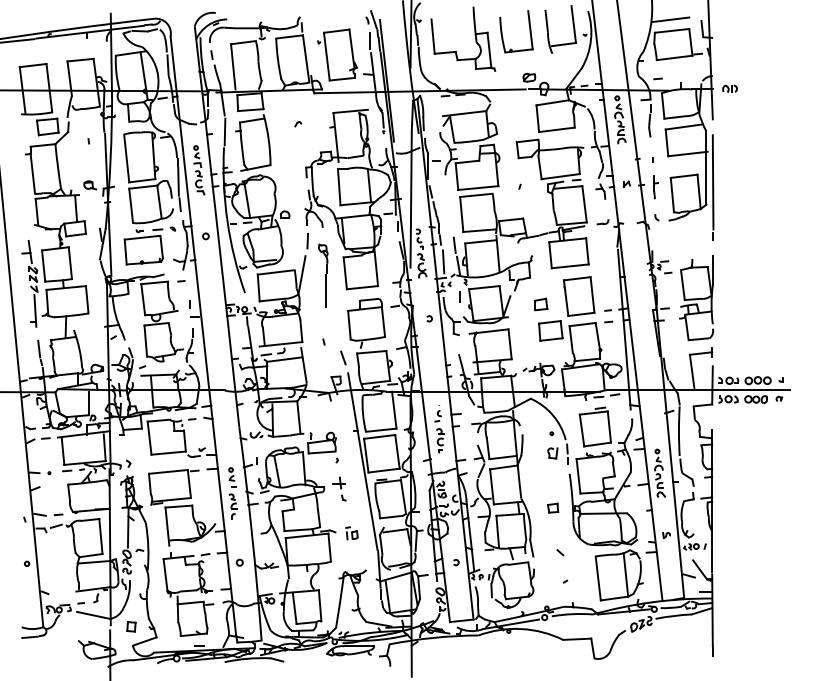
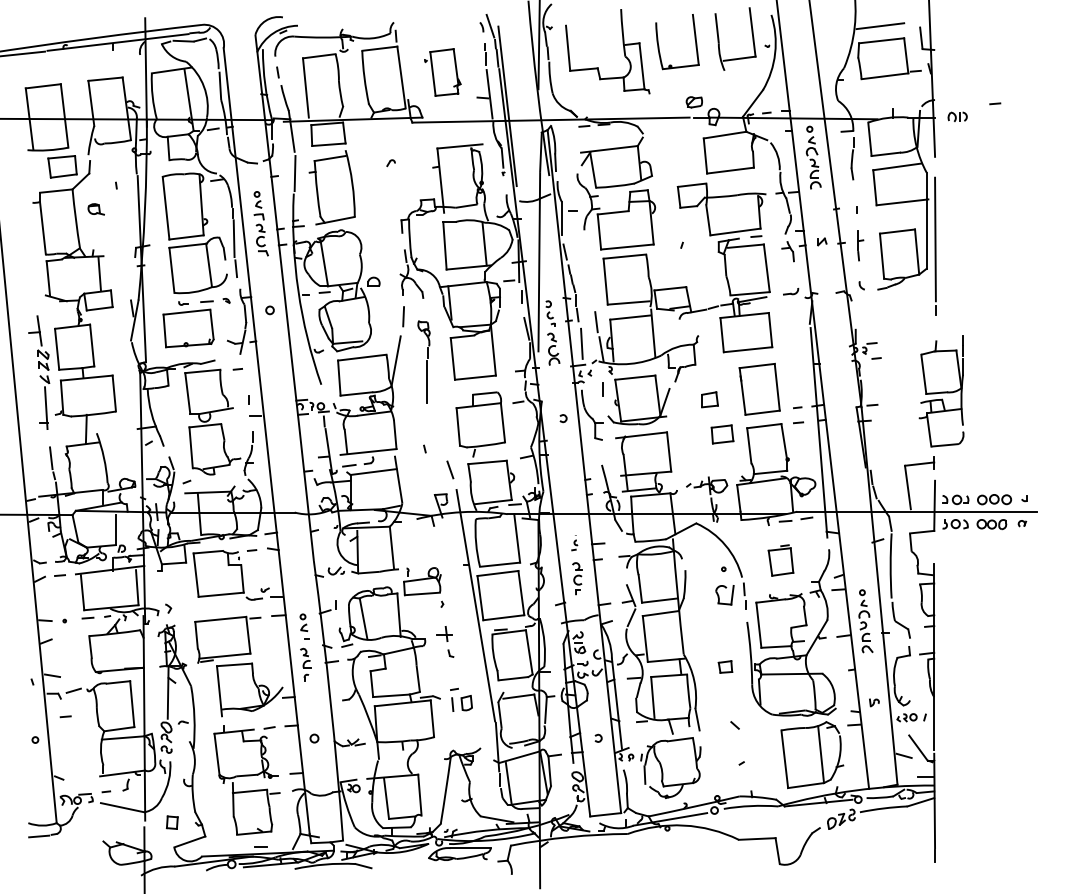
part: (337, 55) -> (442, 72), size x0.7
line: (658, 78) -> (995, 103), moved
part: (89, 185) -> (95, 209), moved
part: (696, 298) -> (941, 391), moved
part: (550, 330) -> (722, 434), size x0.7
part: (437, 413) -> (574, 542), size x0.7
part: (595, 427) -> (780, 560), size x0.6
part: (553, 452) -> (725, 594), size x1.4
line: (58, 514) -> (65, 716), moved
part: (351, 532) -> (461, 699), size x1.4

